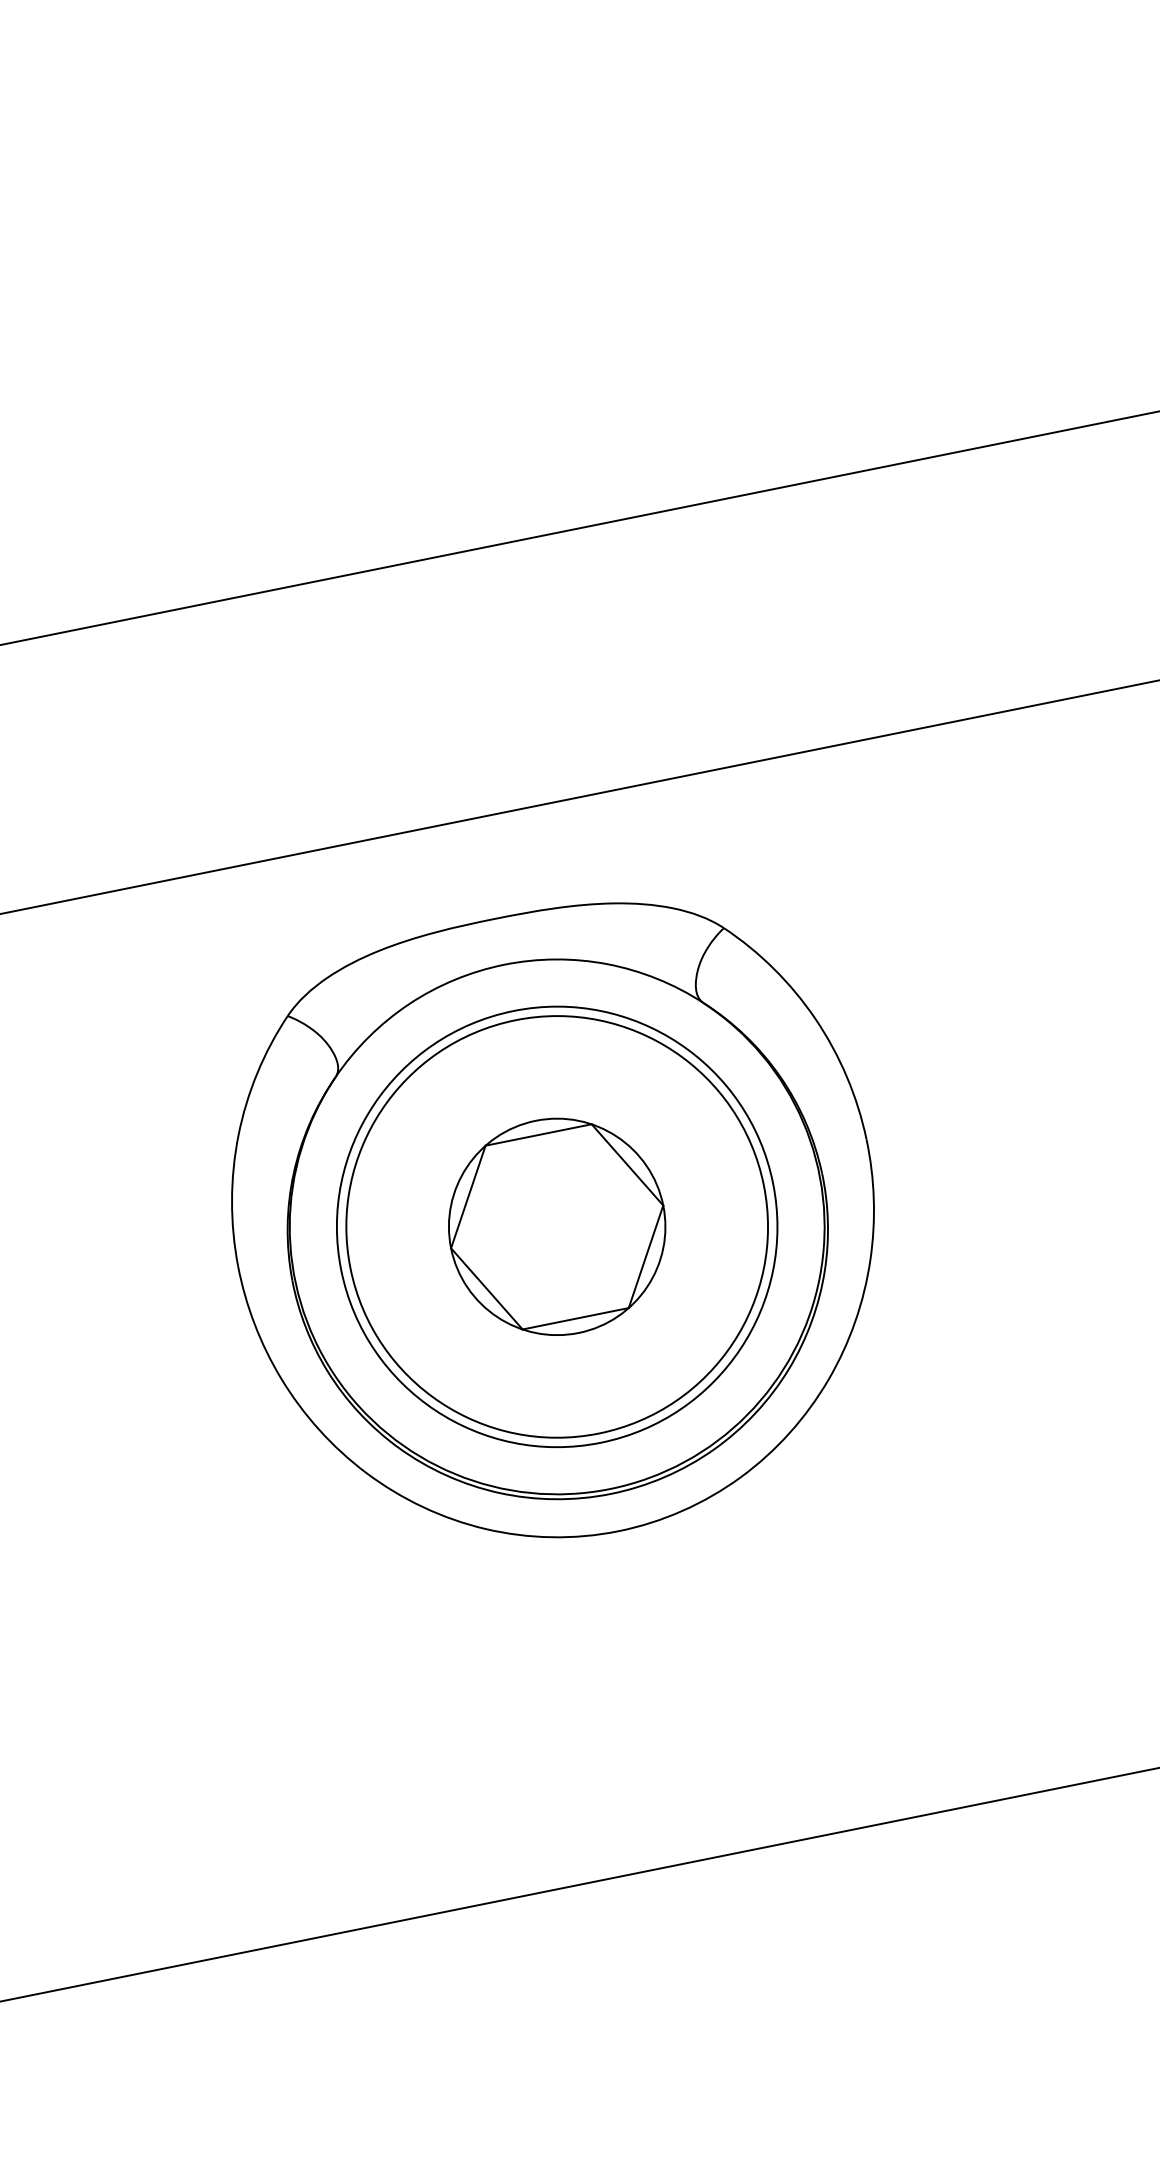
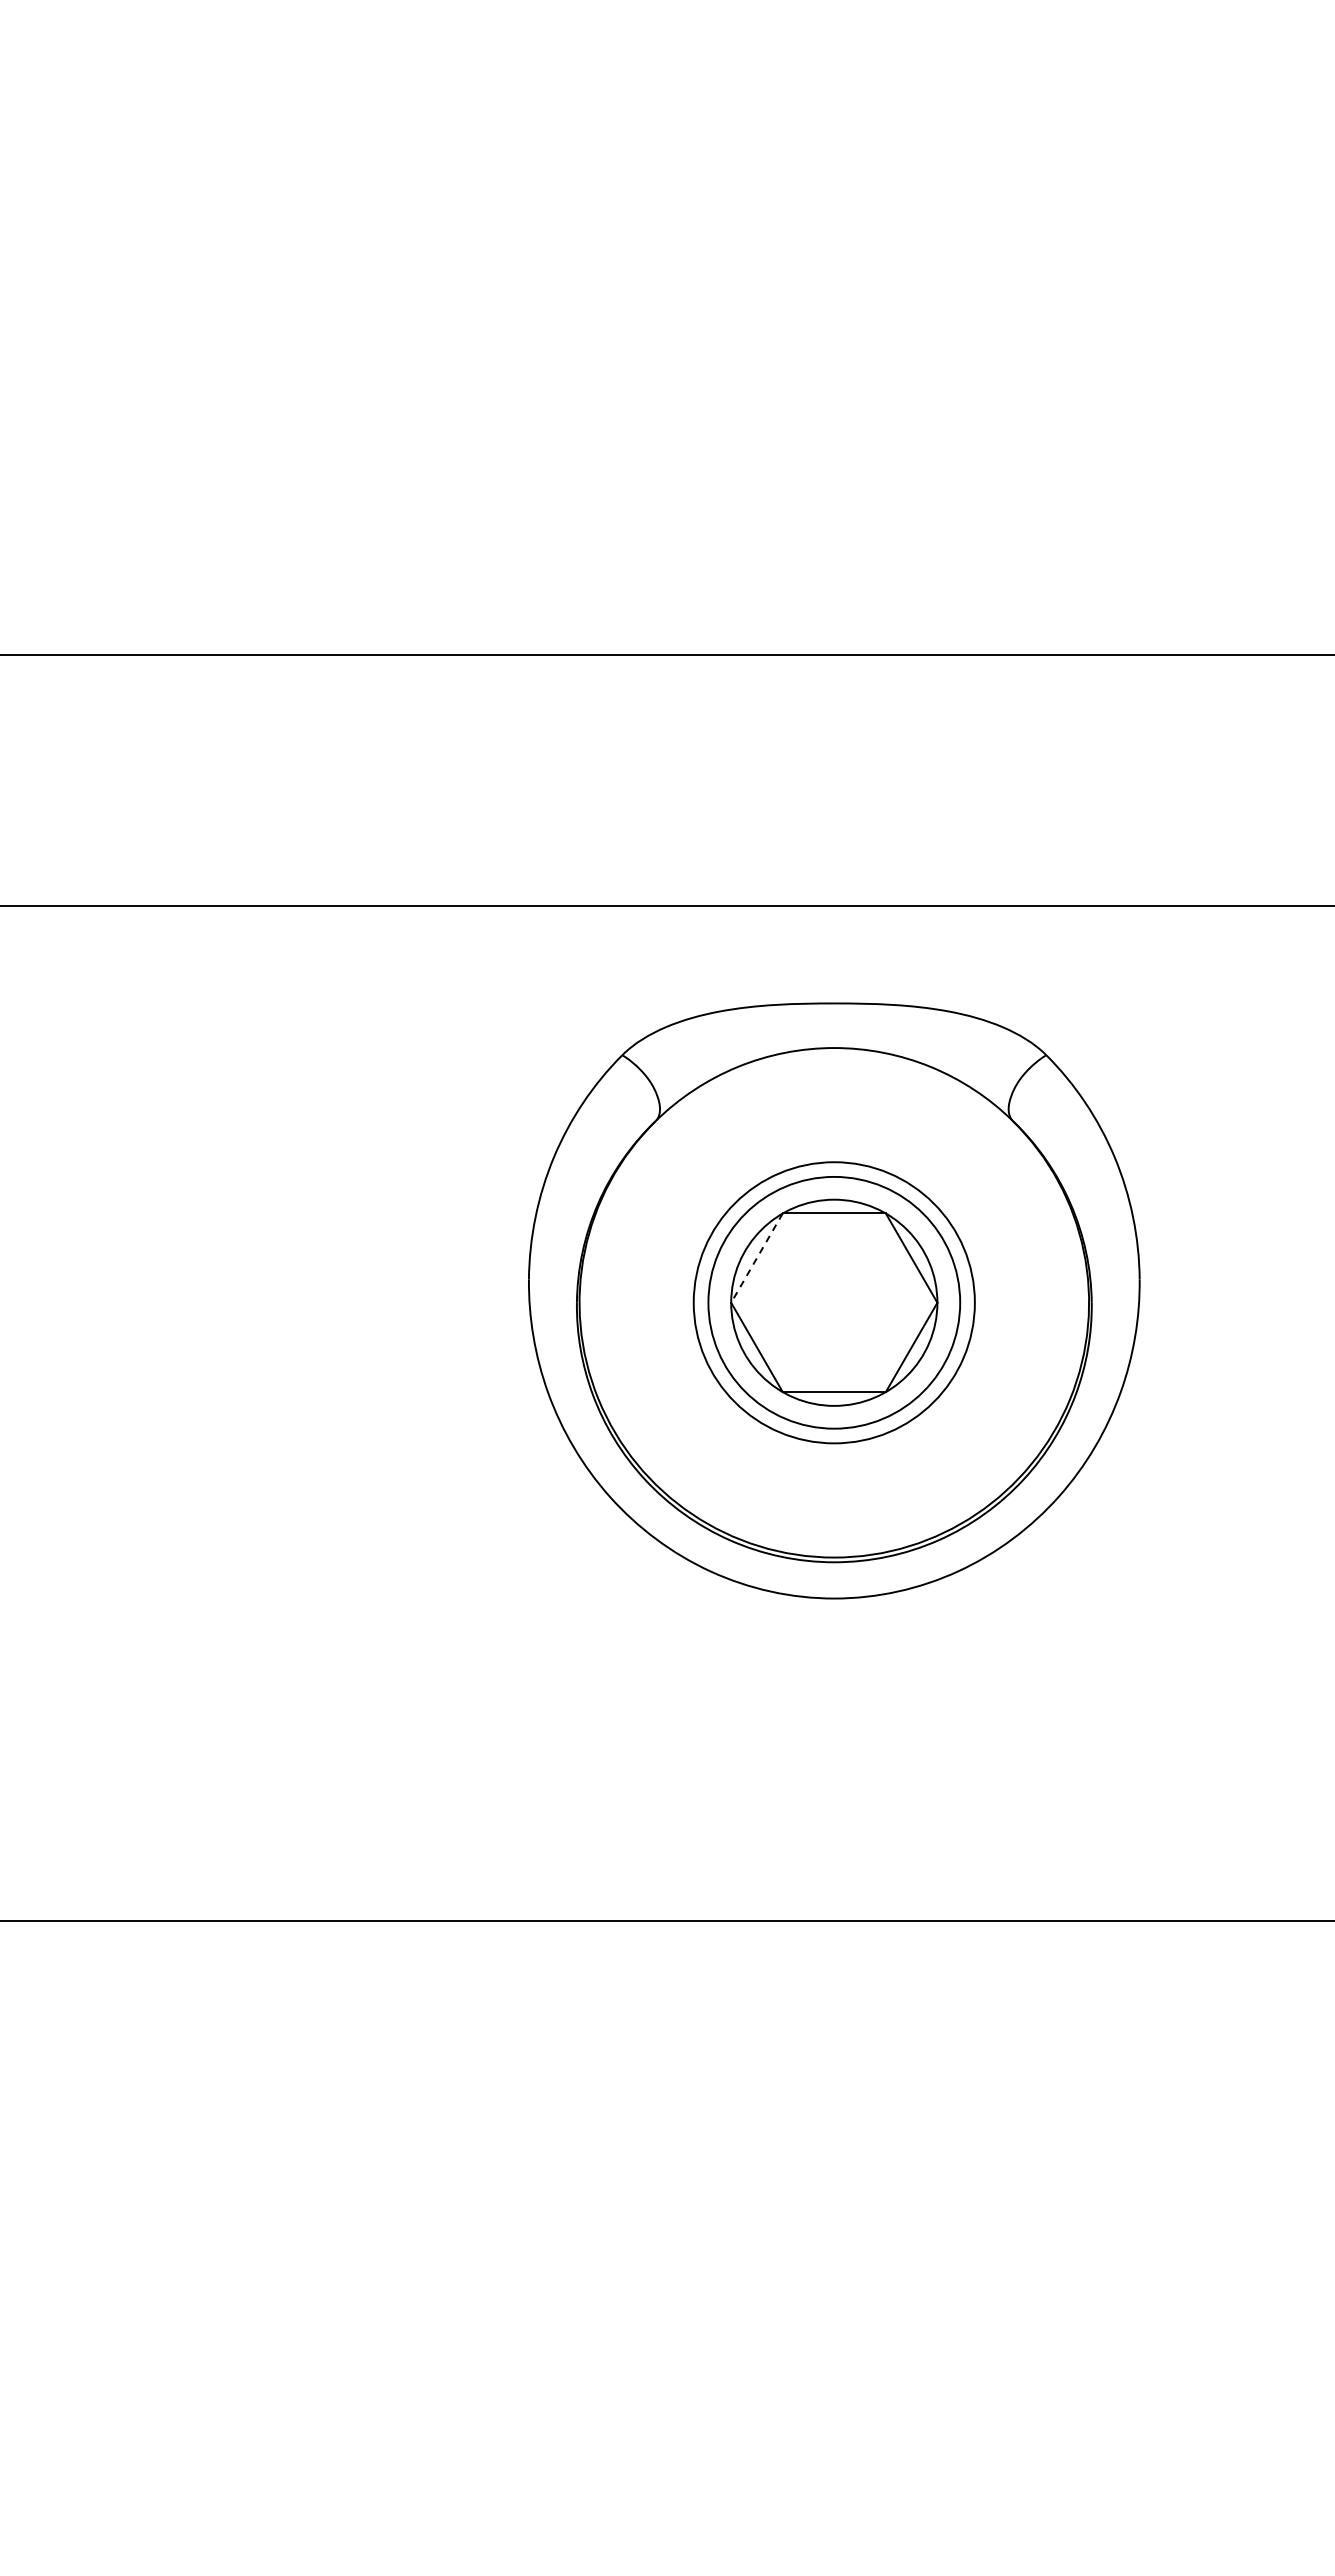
line: (467, 1197) -> (756, 1258), solid -> dashed
circle: (557, 1226) -> (834, 1302), size x0.6
circle: (557, 1226) -> (834, 1302), size x0.7

